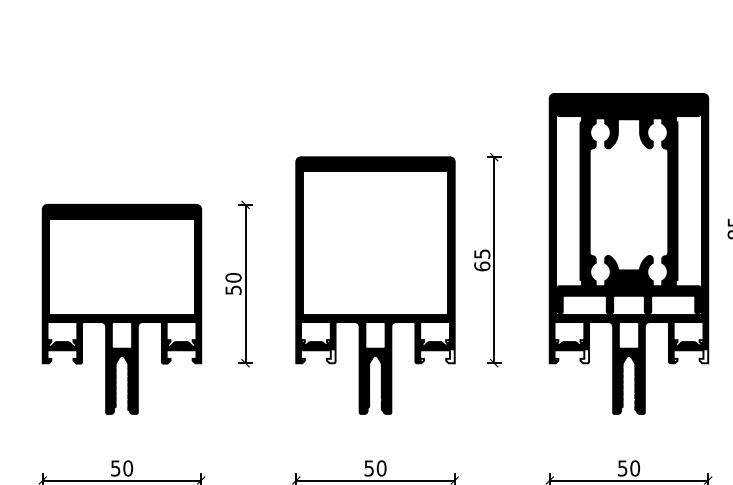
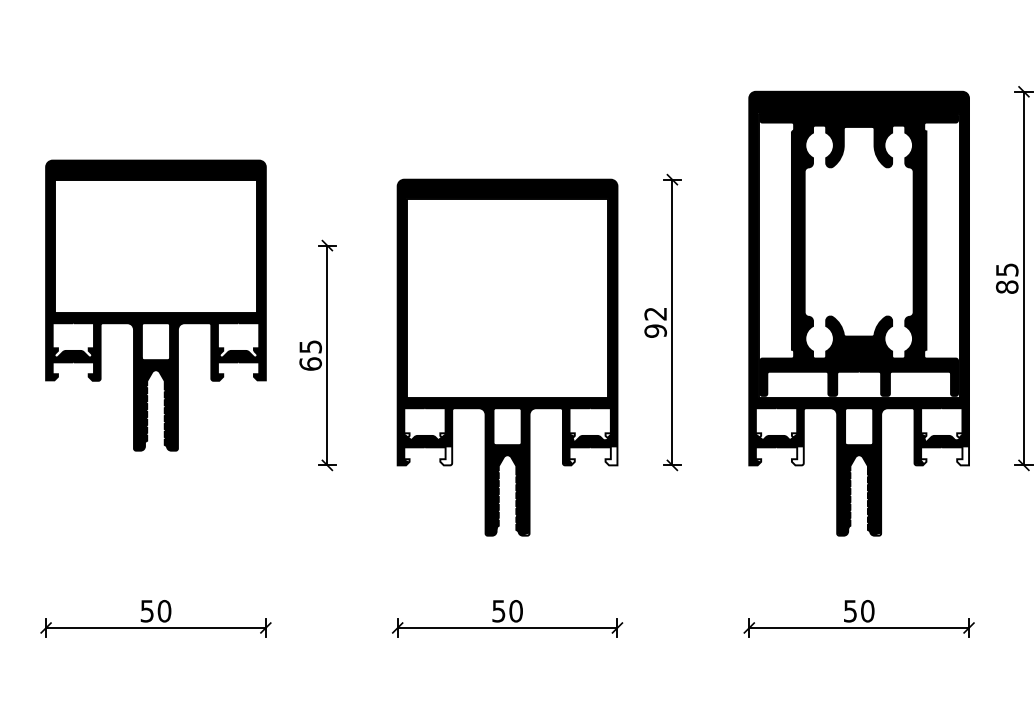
text: (482, 260) -> (655, 322), 65 -> 92
text: (233, 284) -> (310, 355), 50 -> 65
part: (121, 309) -> (155, 305), moved

